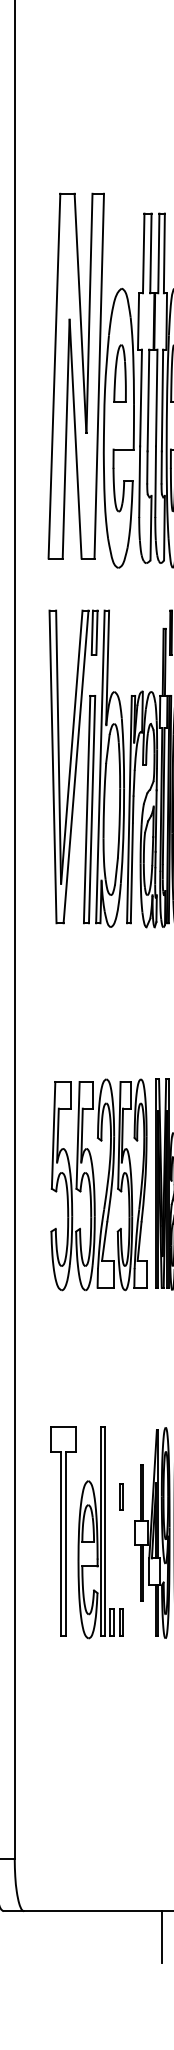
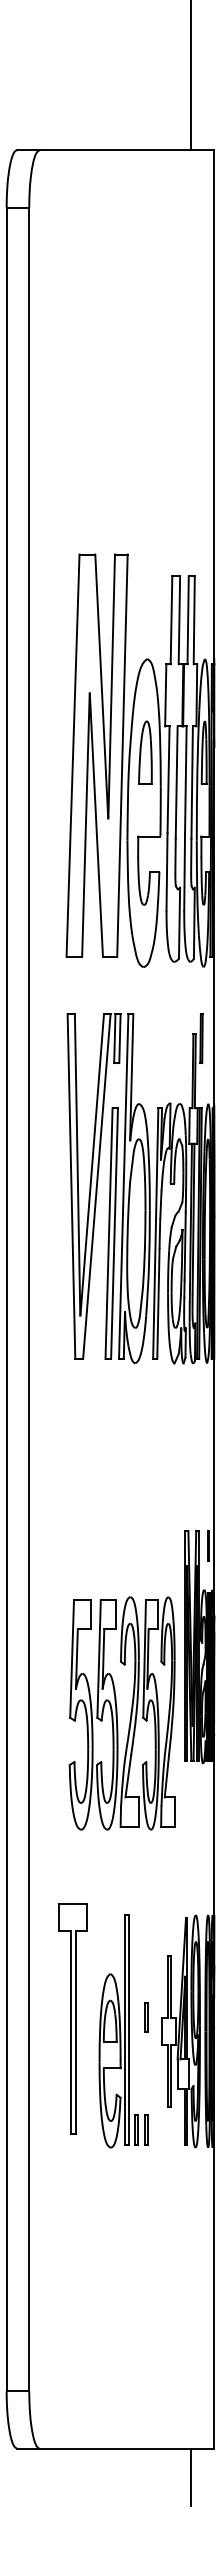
part: (98, 1184) -> (121, 1713), moved
line: (120, 1496) -> (145, 2017), moved
part: (63, 1531) -> (72, 2018), moved

